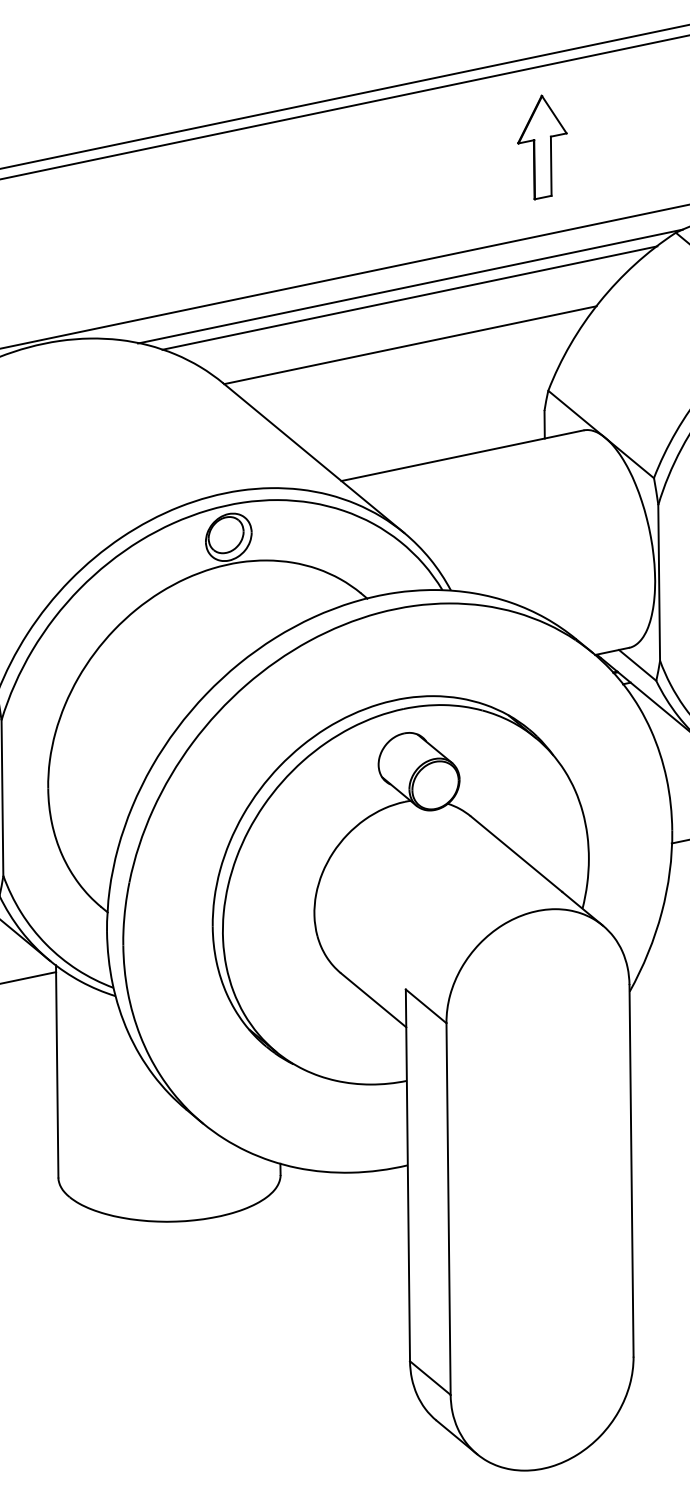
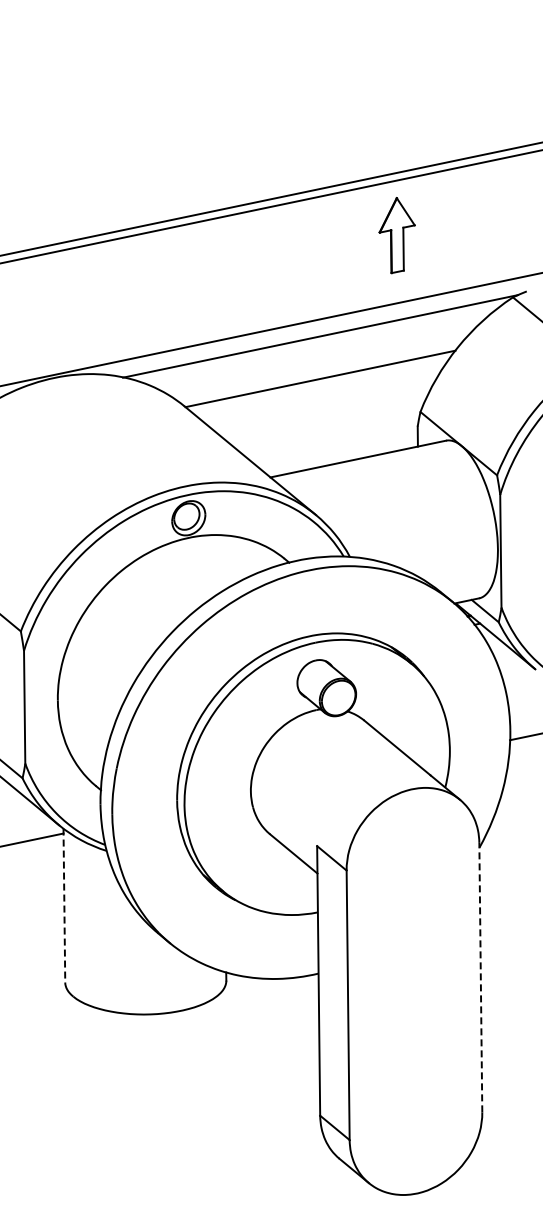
part: (541, 147) -> (396, 235), moved
line: (409, 297) -> (319, 344), removed
line: (57, 1071) -> (64, 905), solid -> dashed
line: (631, 1170) -> (480, 977), solid -> dashed

